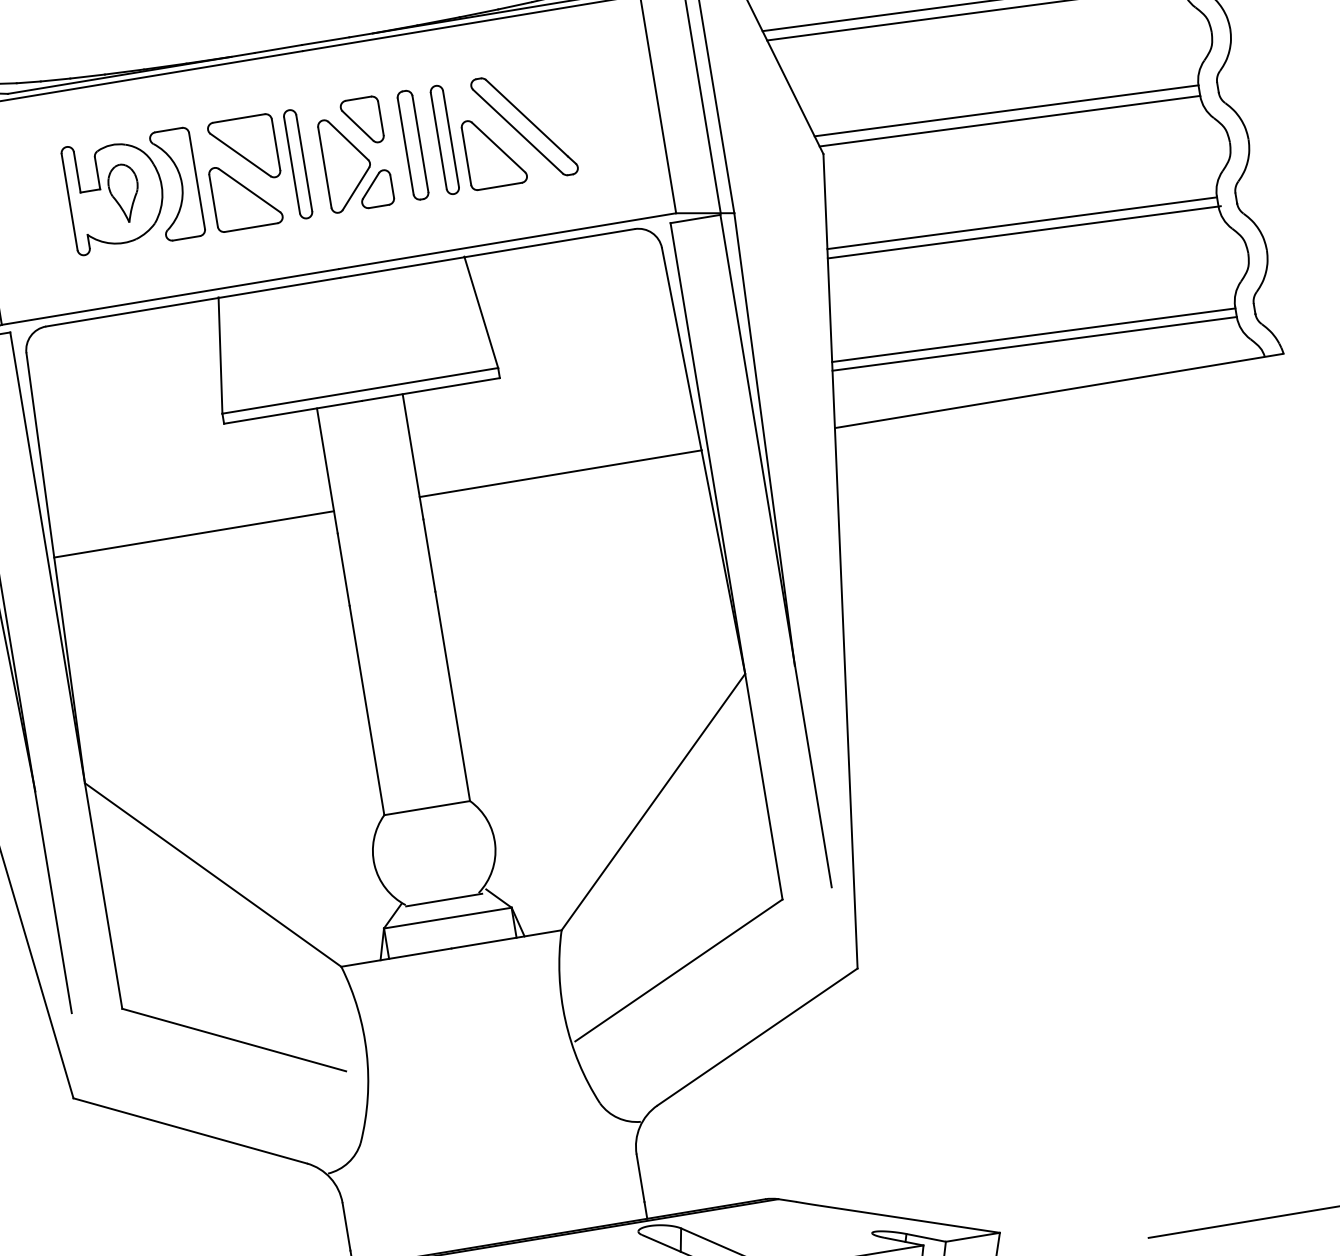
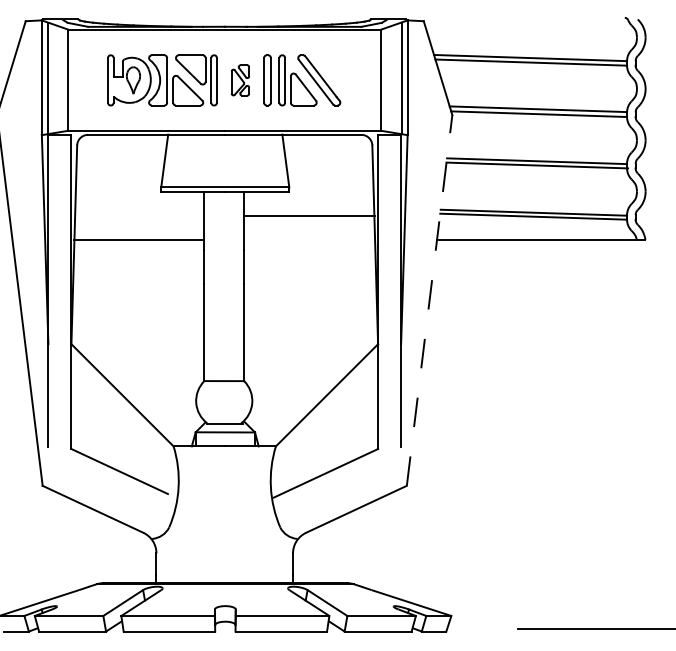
part: (354, 155) -> (240, 80), size x0.6
line: (560, 472) -> (309, 215), moved
line: (840, 561) -> (429, 300), solid -> dashed

